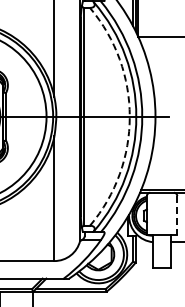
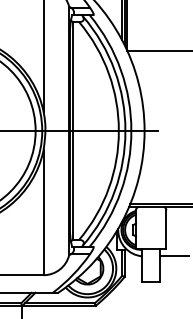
arc: (129, 116) -> (118, 130), dashed -> solid
line: (177, 216) -> (166, 230), dashed -> solid

